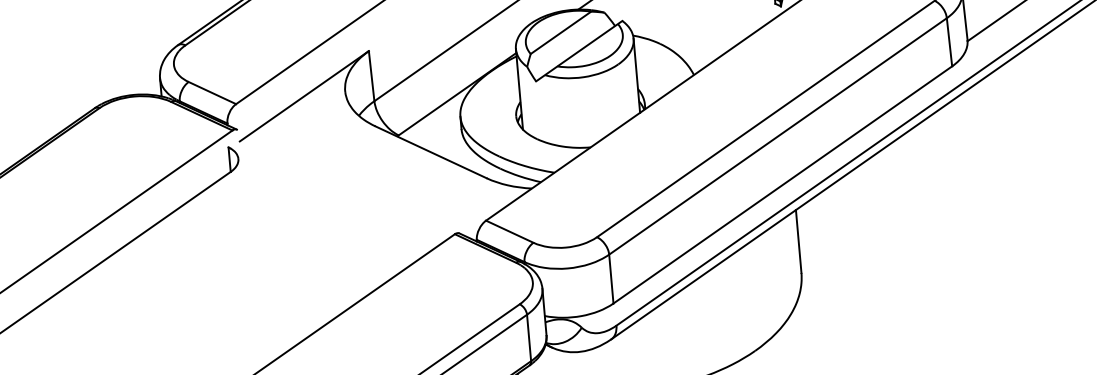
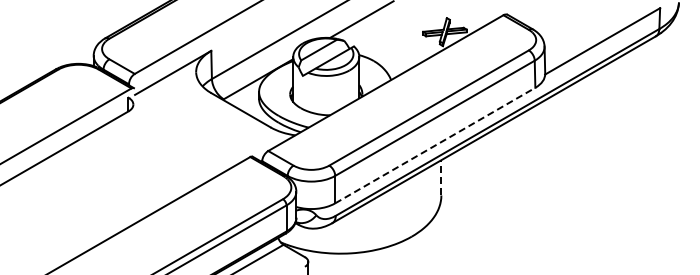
line: (783, 184) -> (435, 145), solid -> dashed
line: (798, 240) -> (441, 177), solid -> dashed

